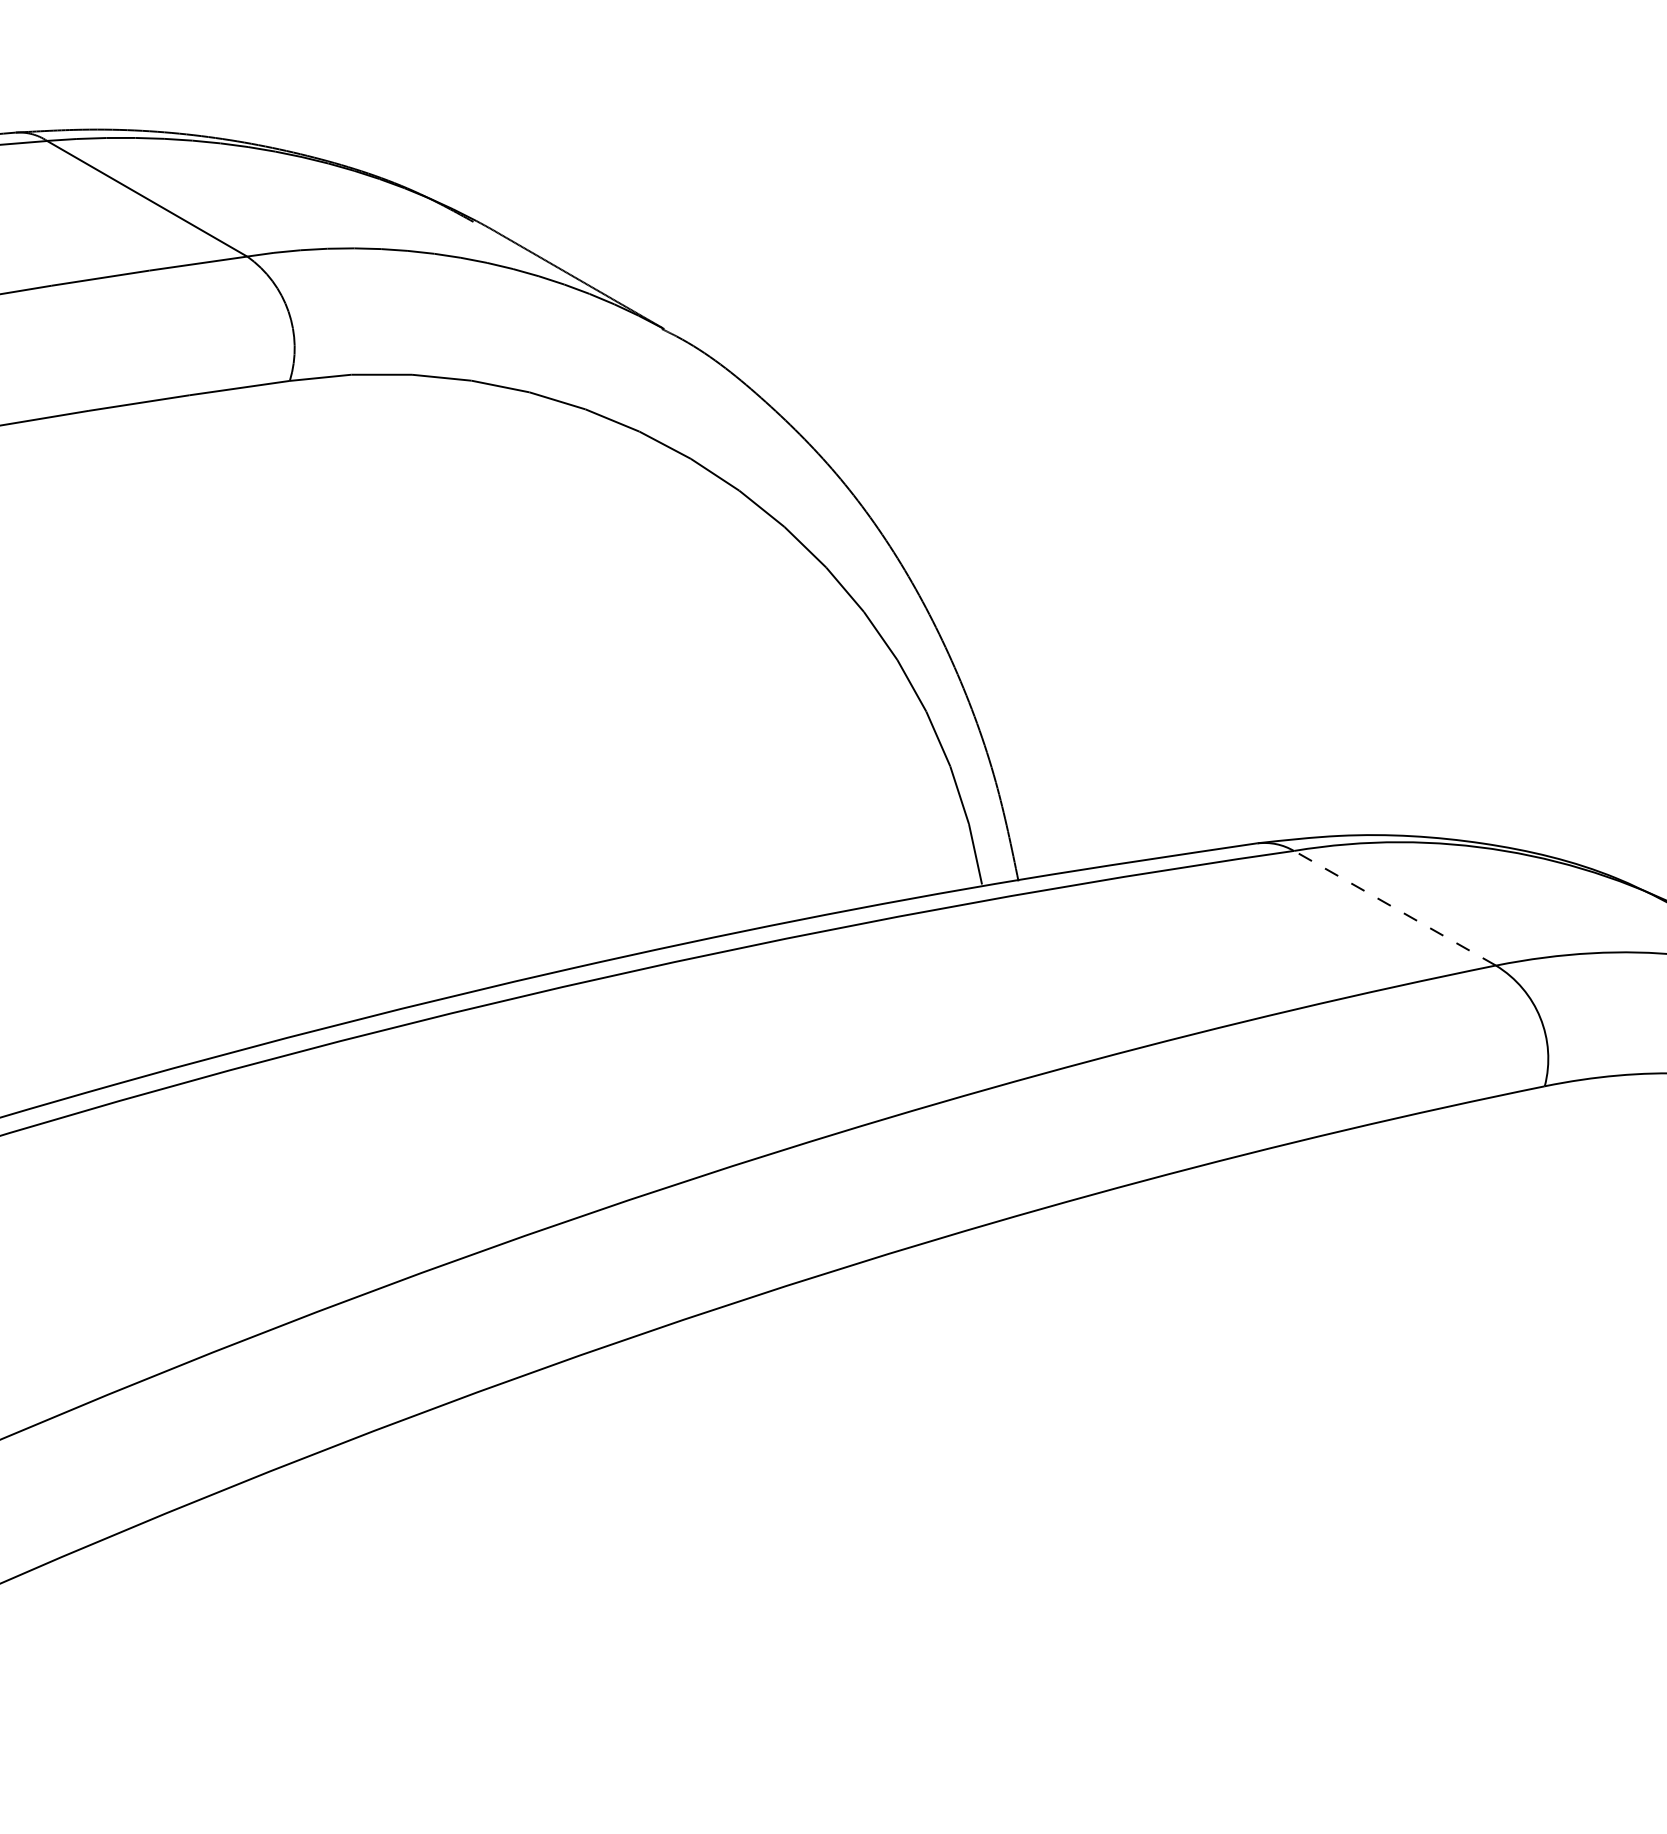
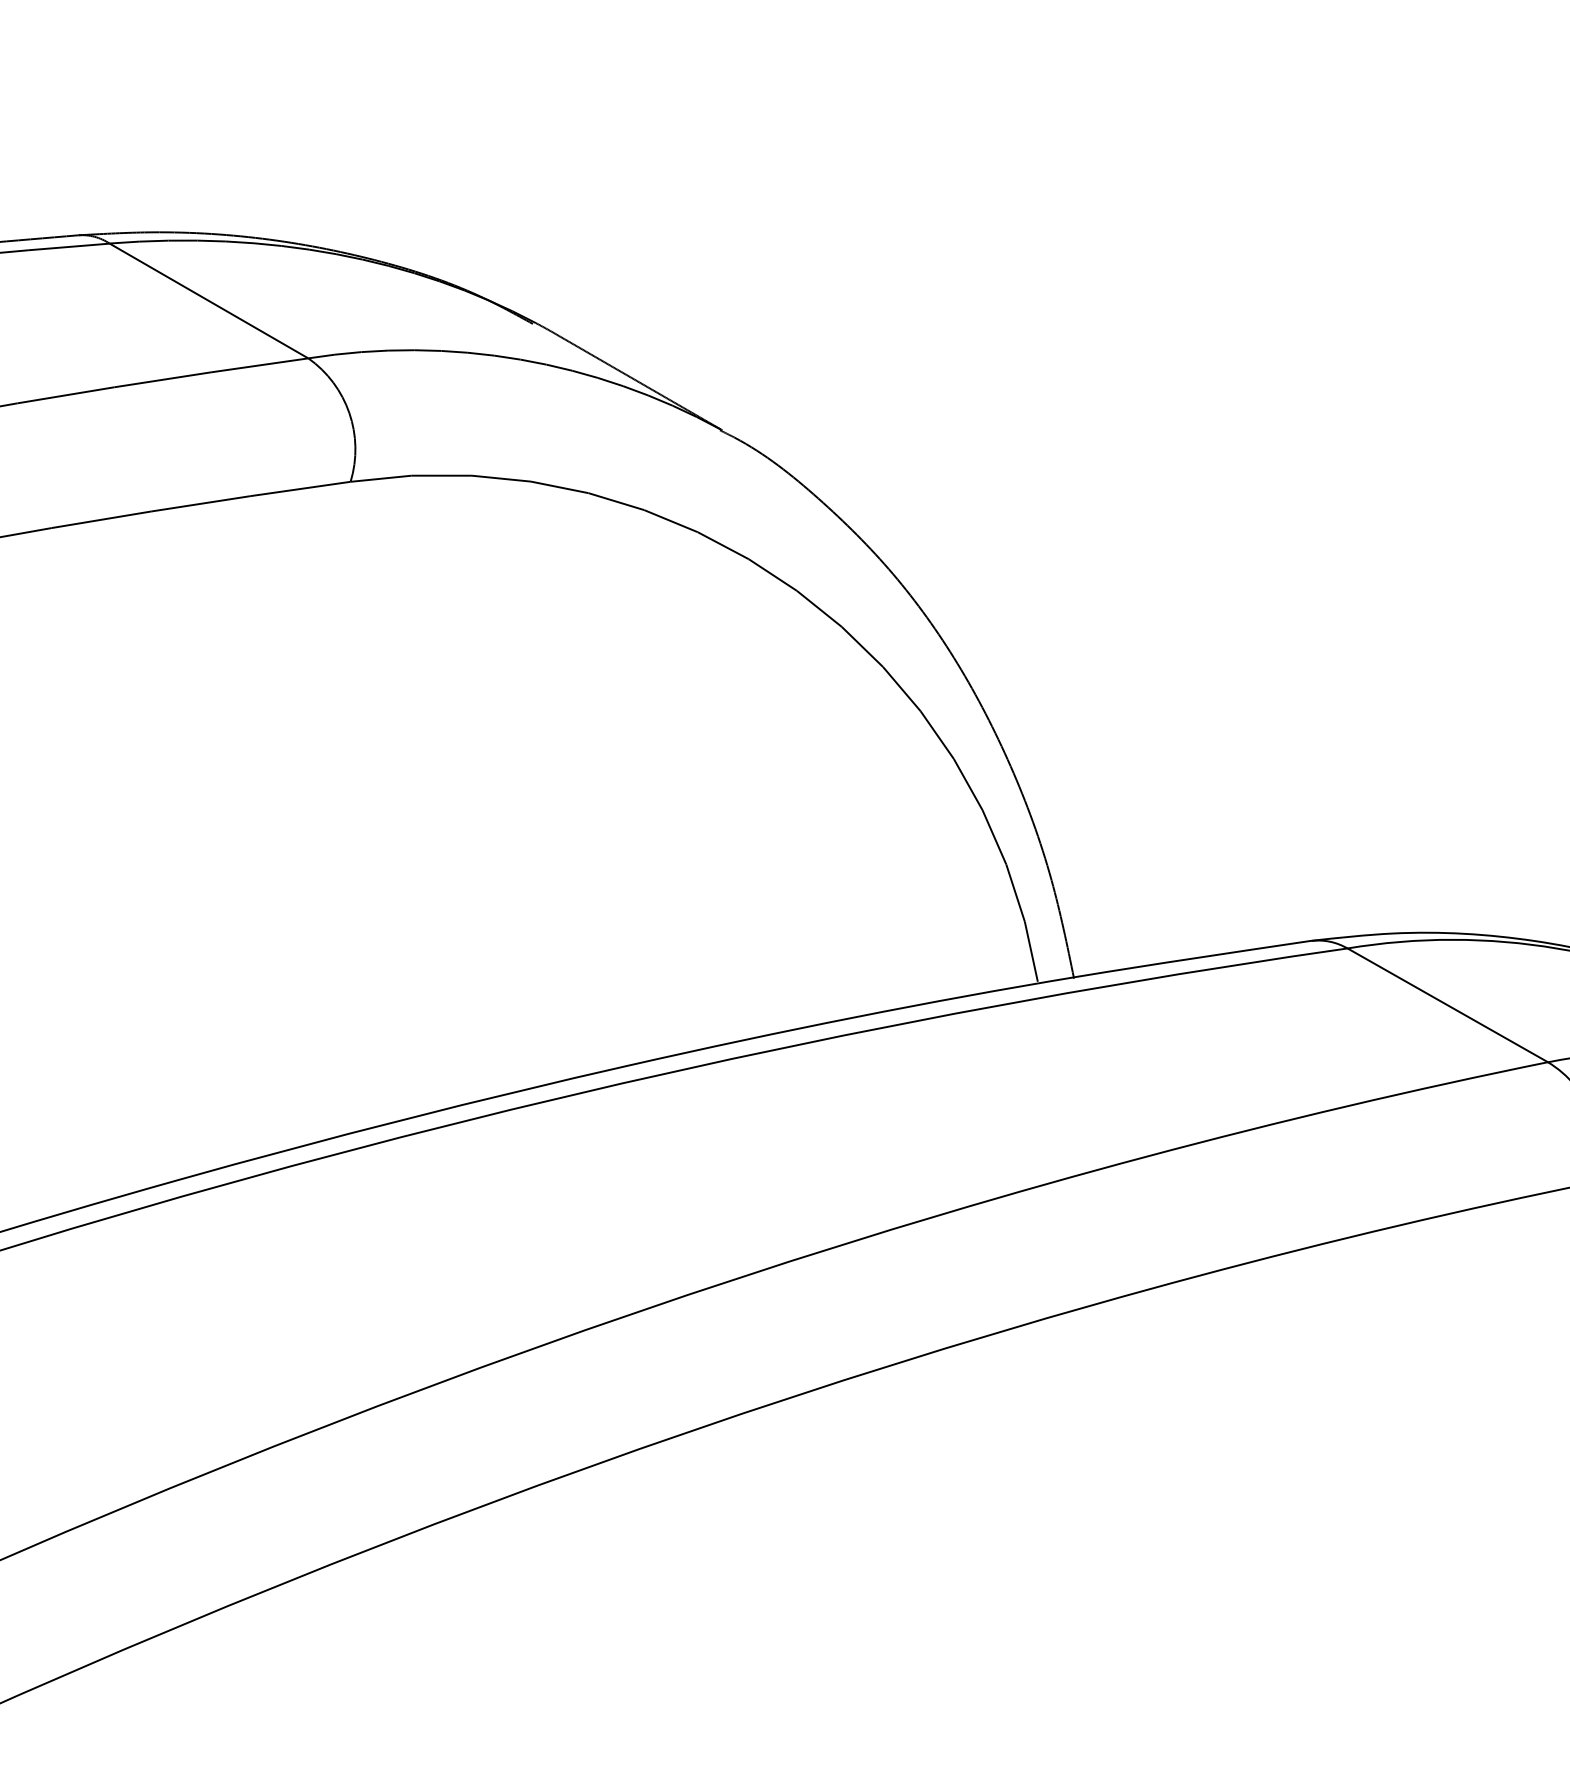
line: (1395, 908) -> (1448, 1005), dashed -> solid

